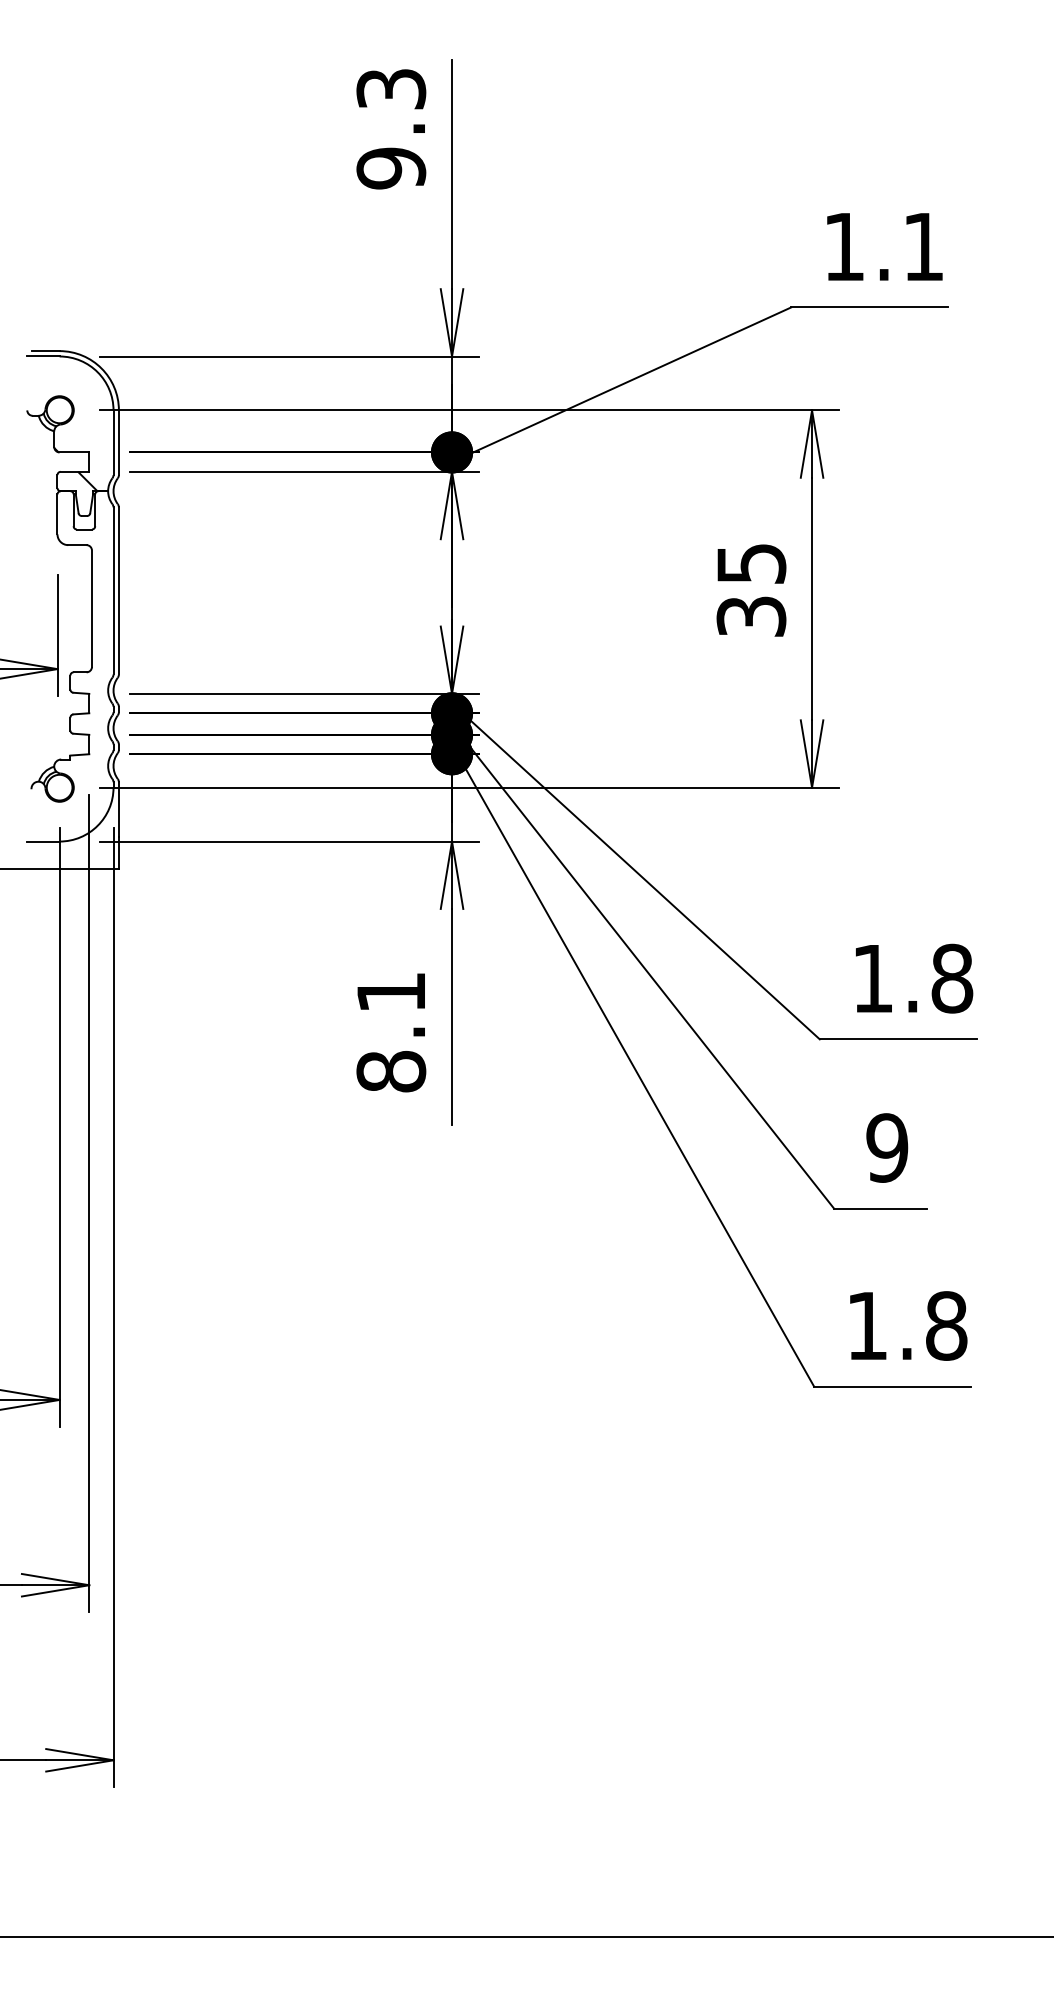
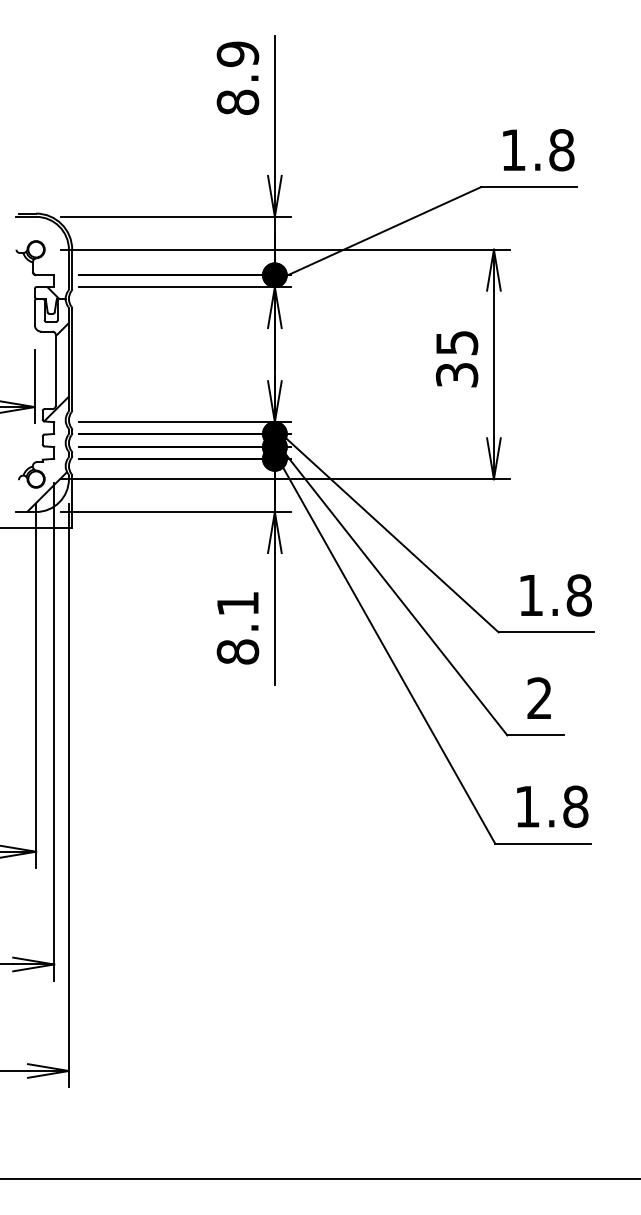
text: (390, 129) -> (237, 78), 9.3 -> 8.9
text: (923, 247) -> (561, 150), 1.1 -> 1.8
hatch: (78, 686) -> (47, 417), added
text: (886, 1148) -> (539, 698), 9 -> 2

